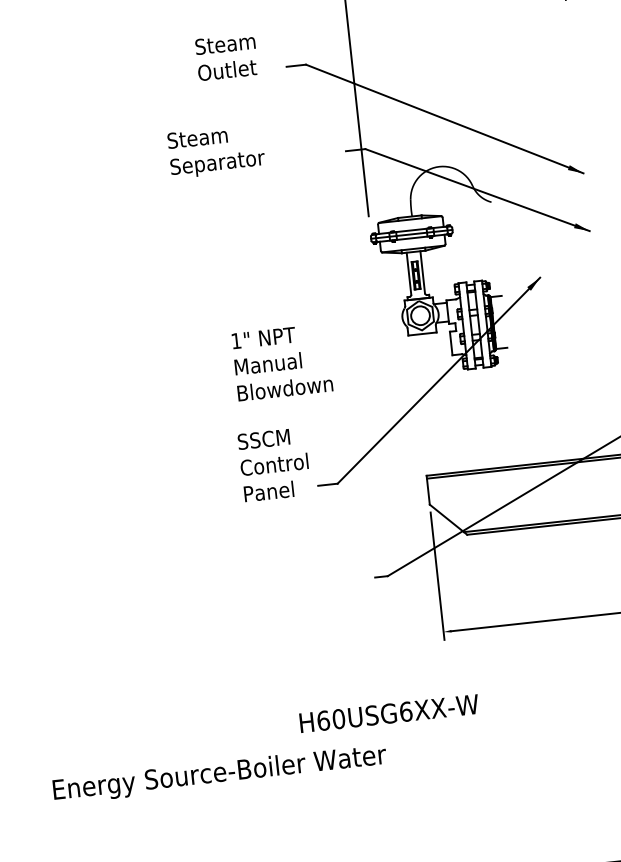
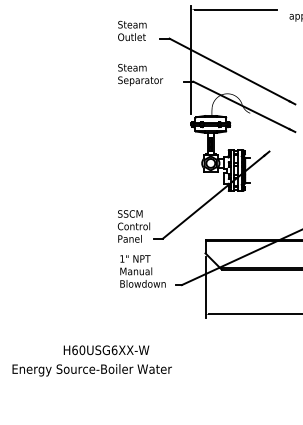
text: (216, 152) -> (140, 75), moved
text: (281, 362) -> (142, 271), moved
text: (389, 714) -> (106, 350), moved

